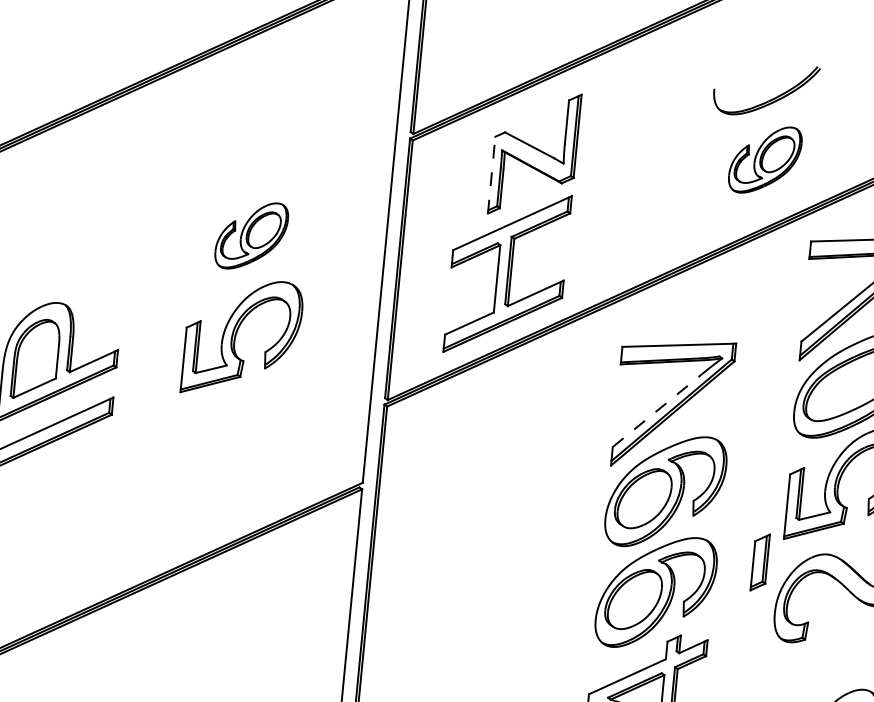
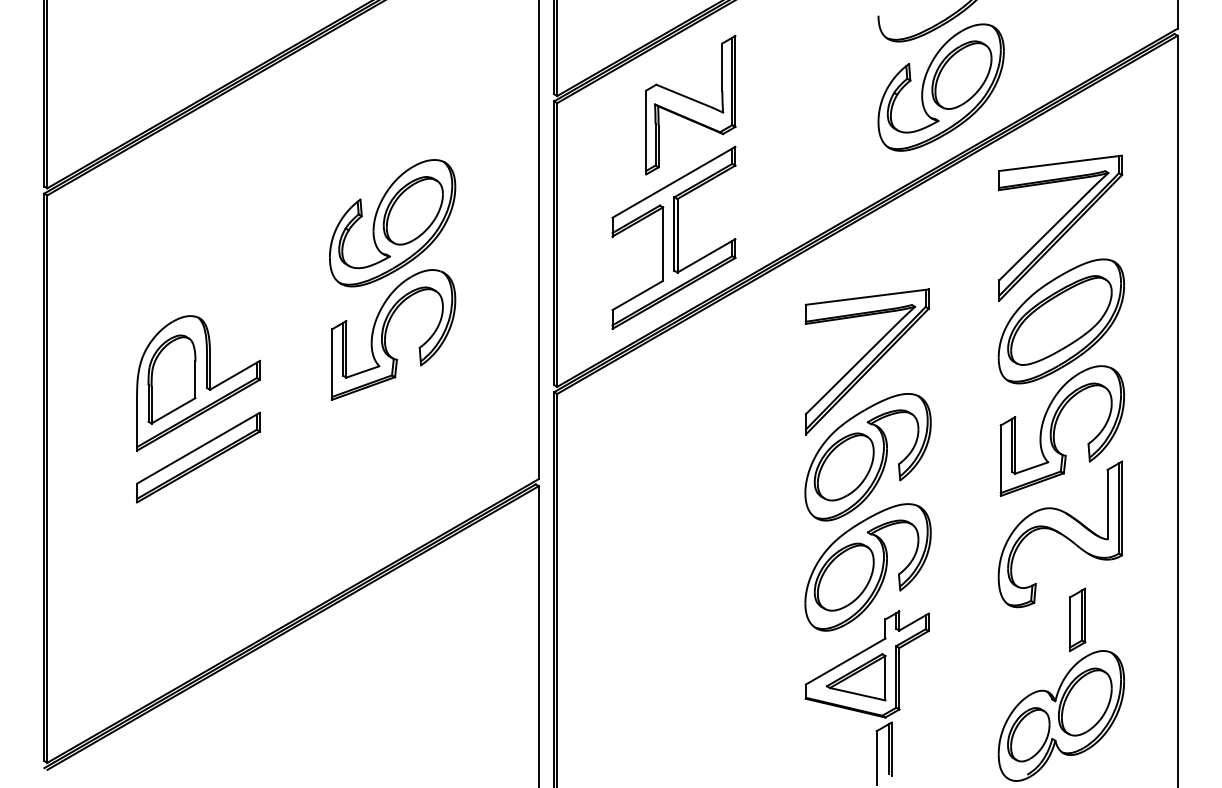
part: (764, 159) -> (940, 87), size x1.67
line: (491, 175) -> (646, 132), dashed -> solid
part: (251, 236) -> (392, 223), size x1.67
line: (657, 410) -> (850, 370), dashed -> solid
part: (760, 562) -> (1077, 619), moved

